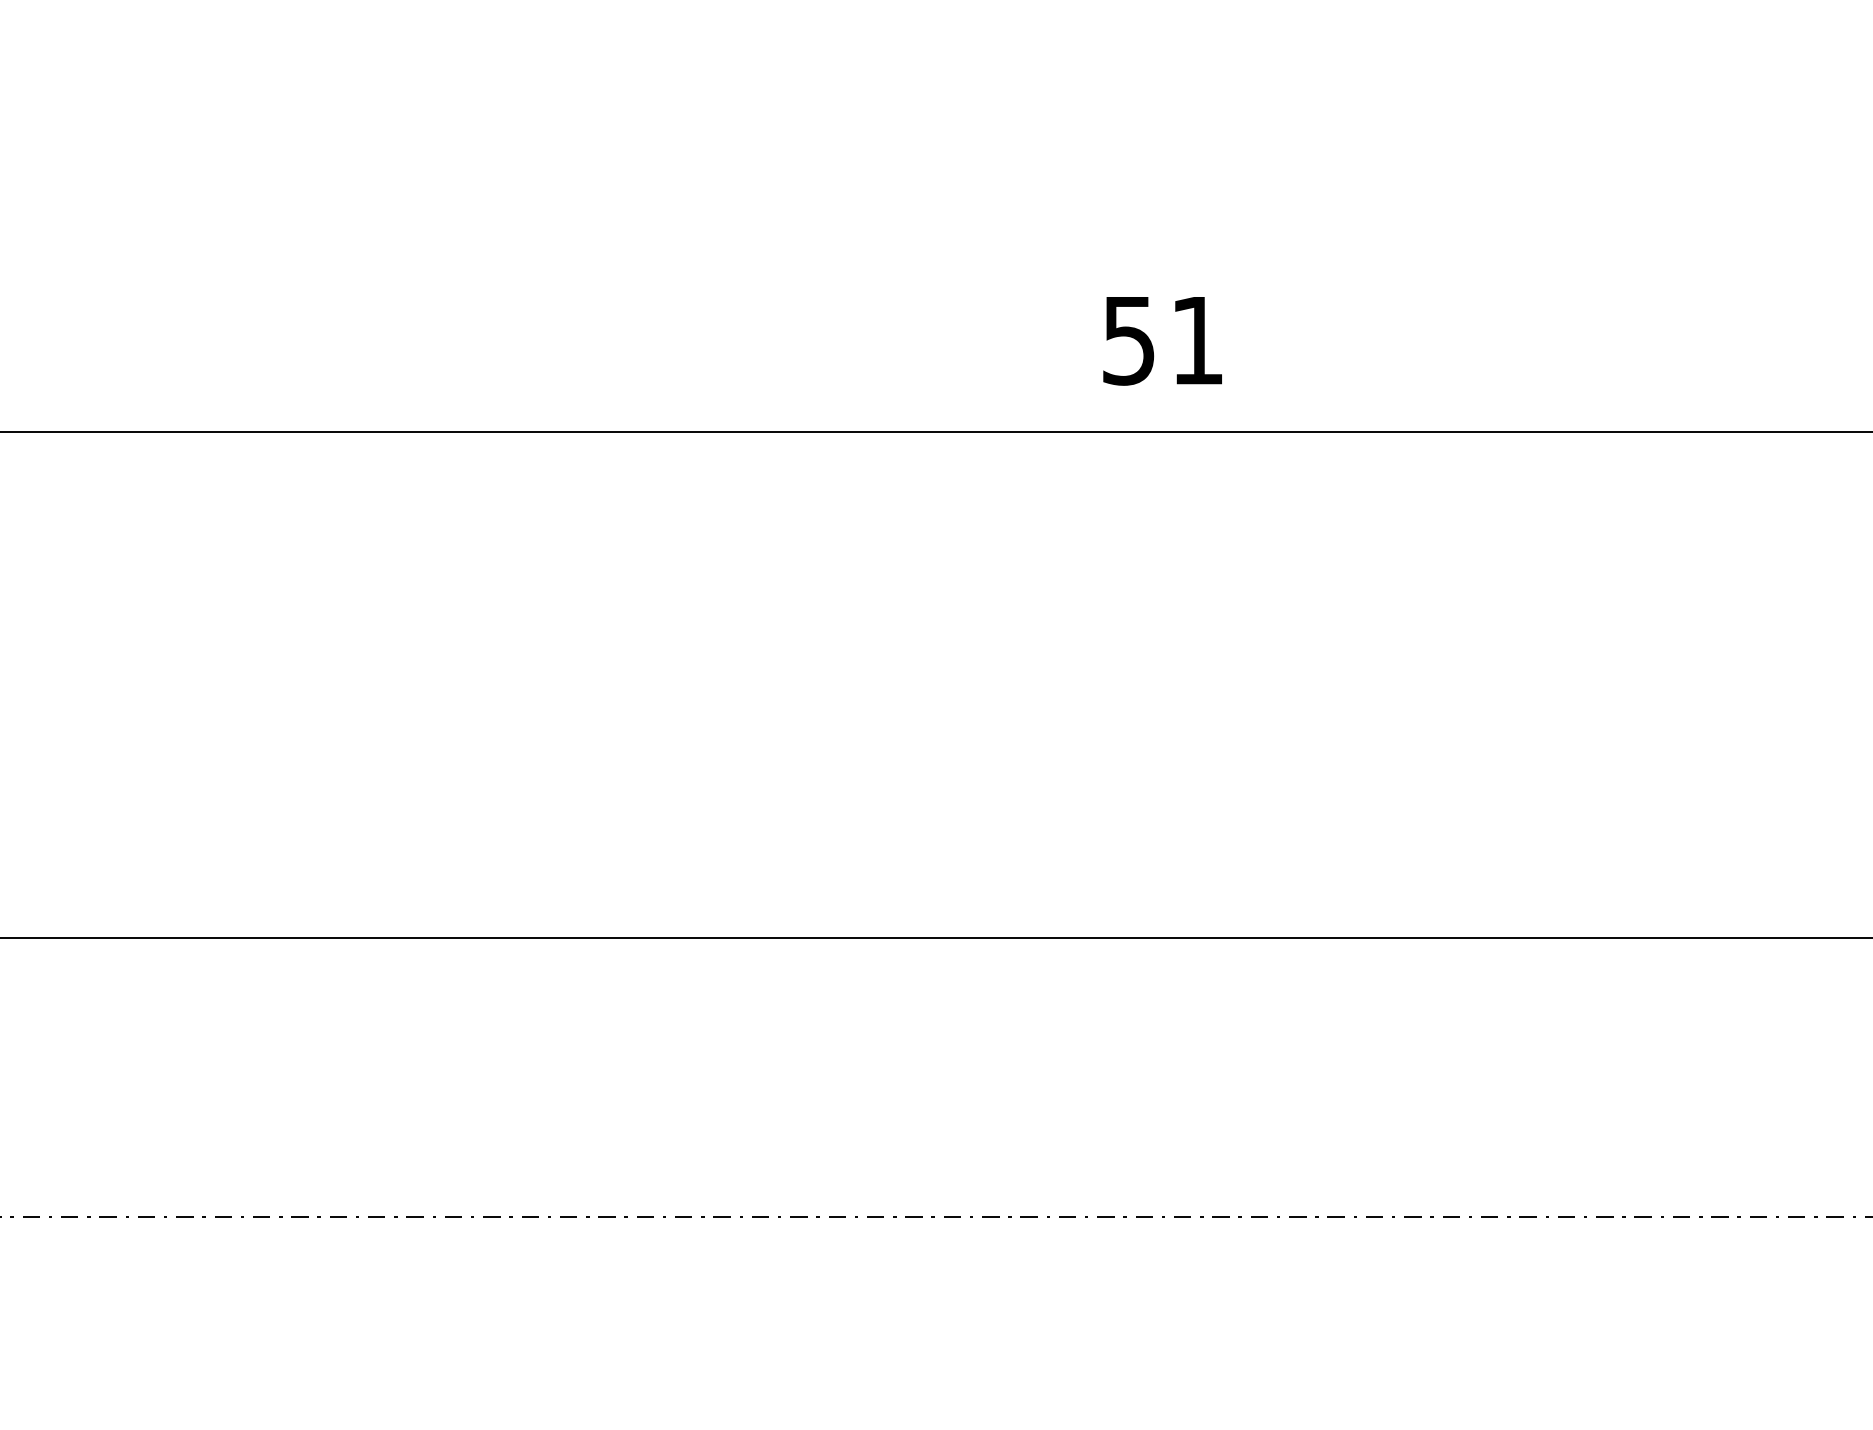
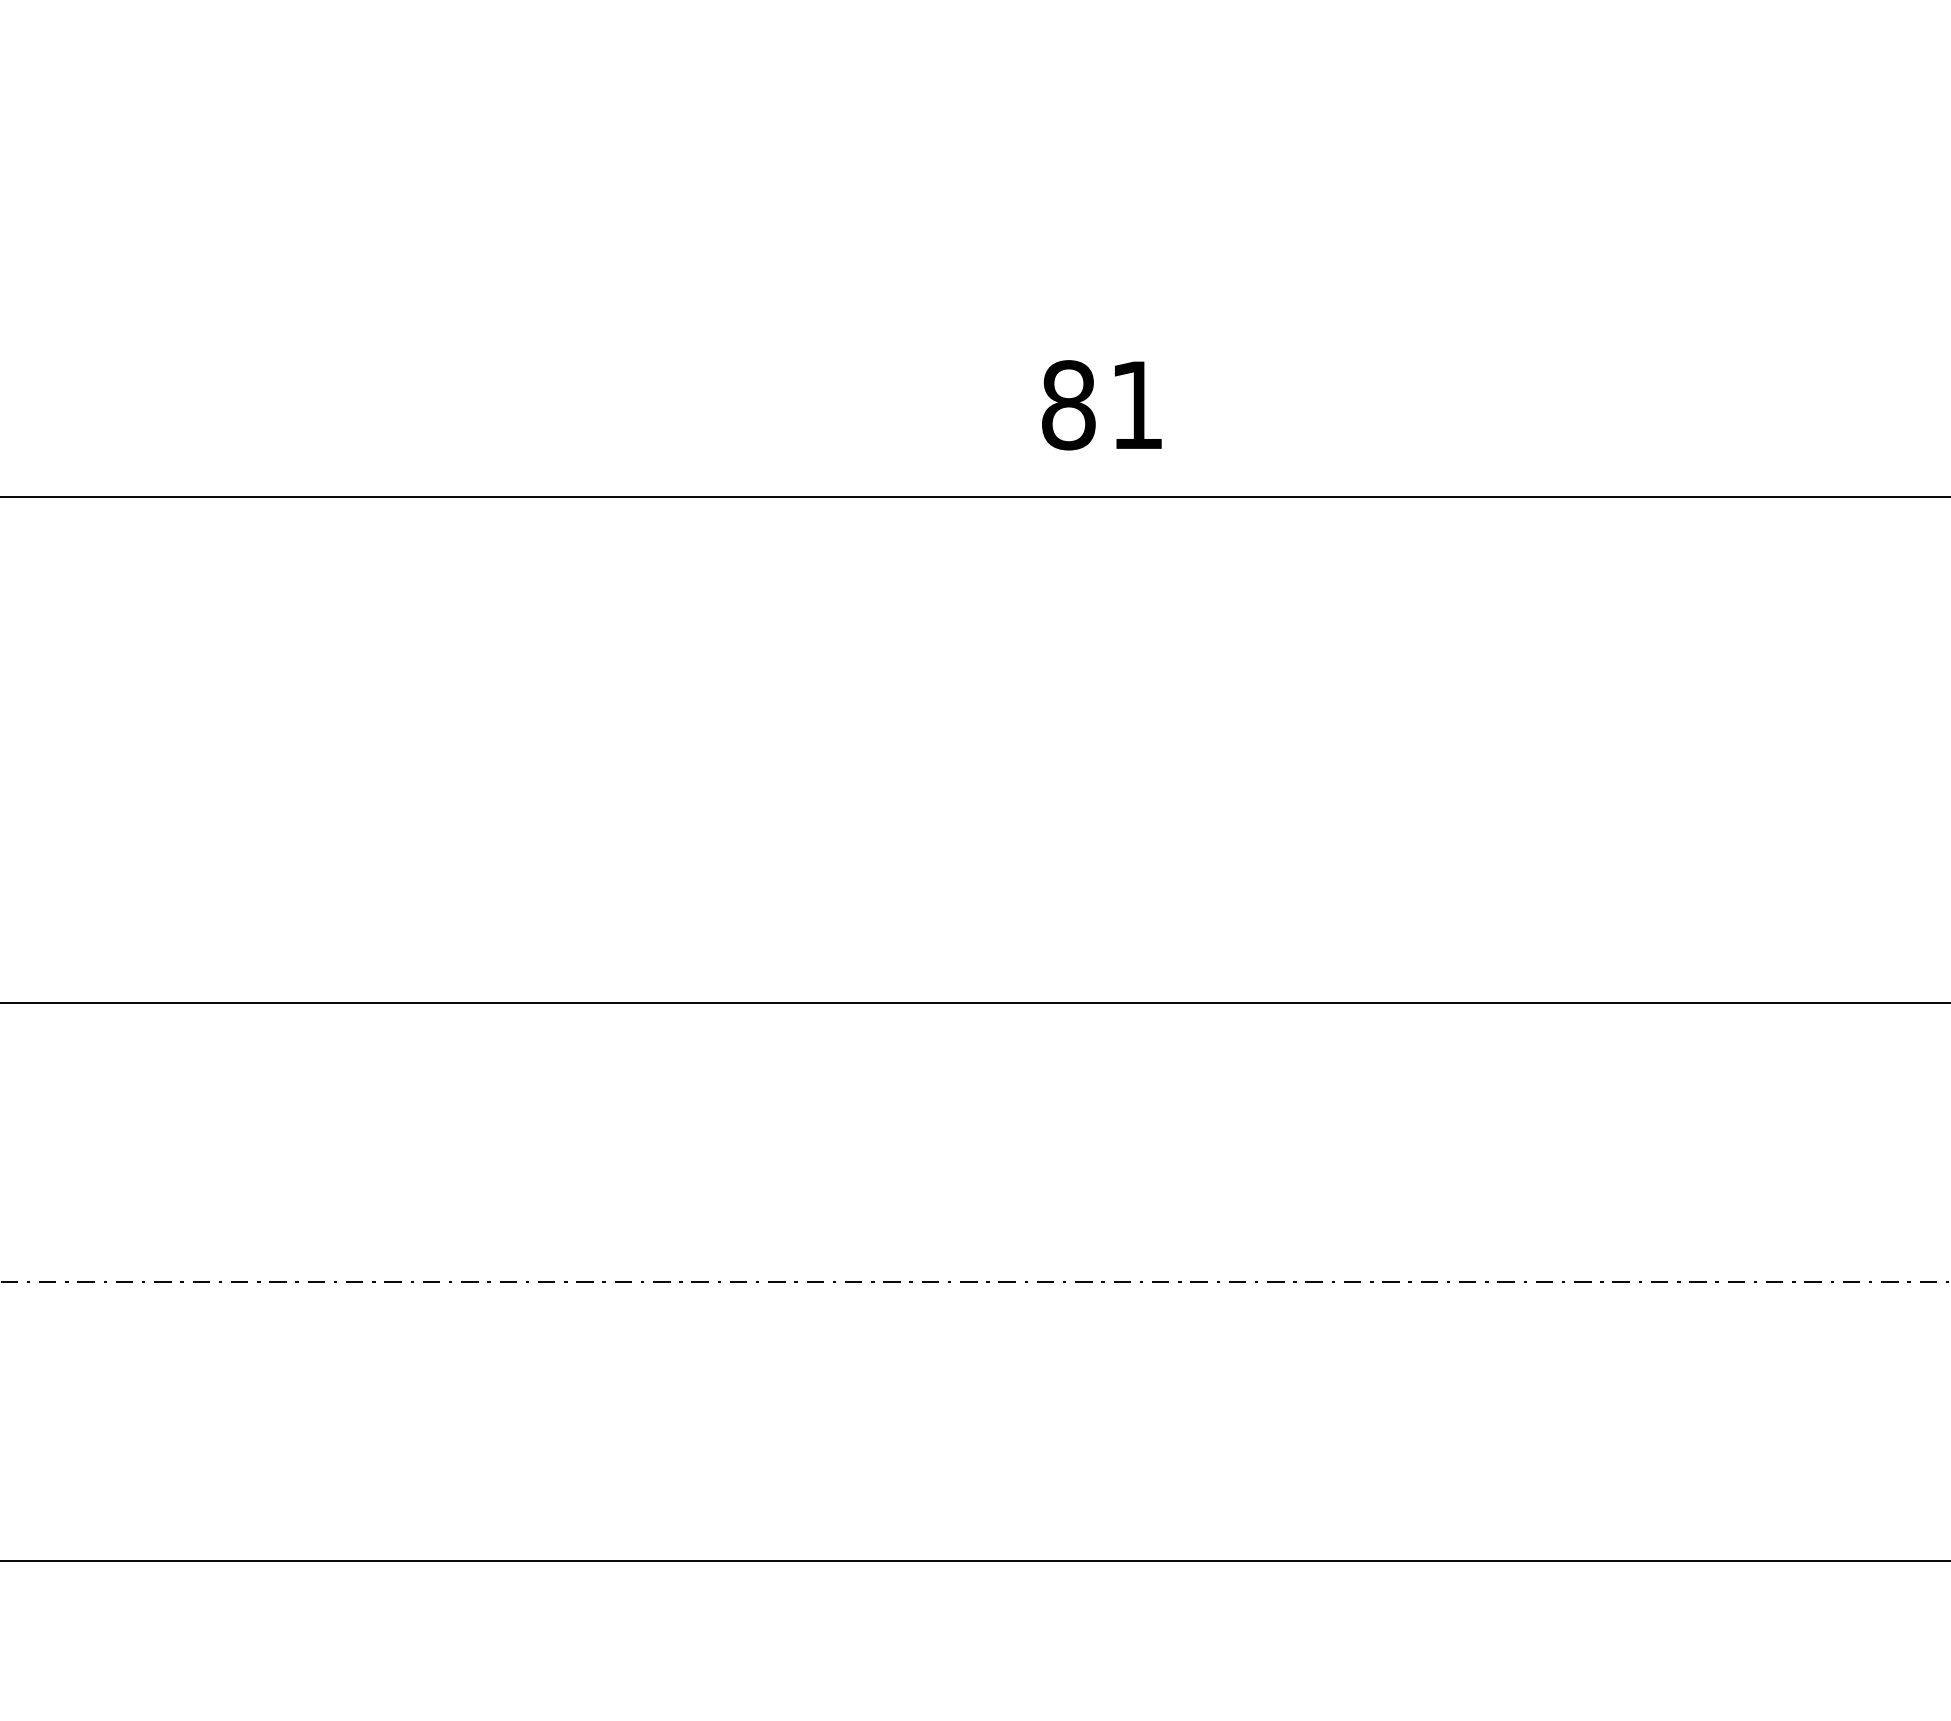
text: (1128, 340) -> (1068, 405), 51 -> 81

